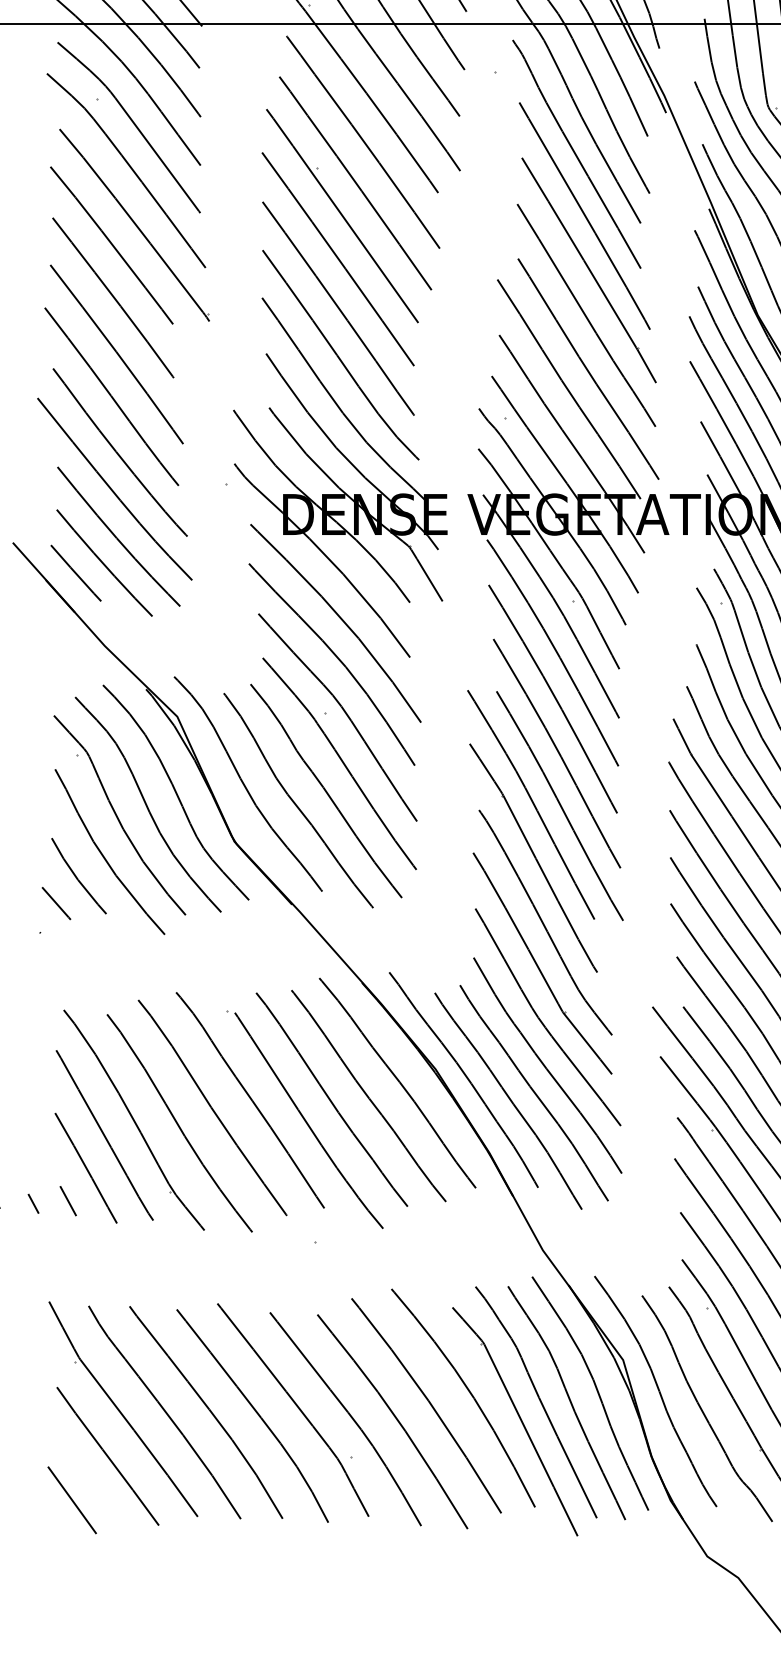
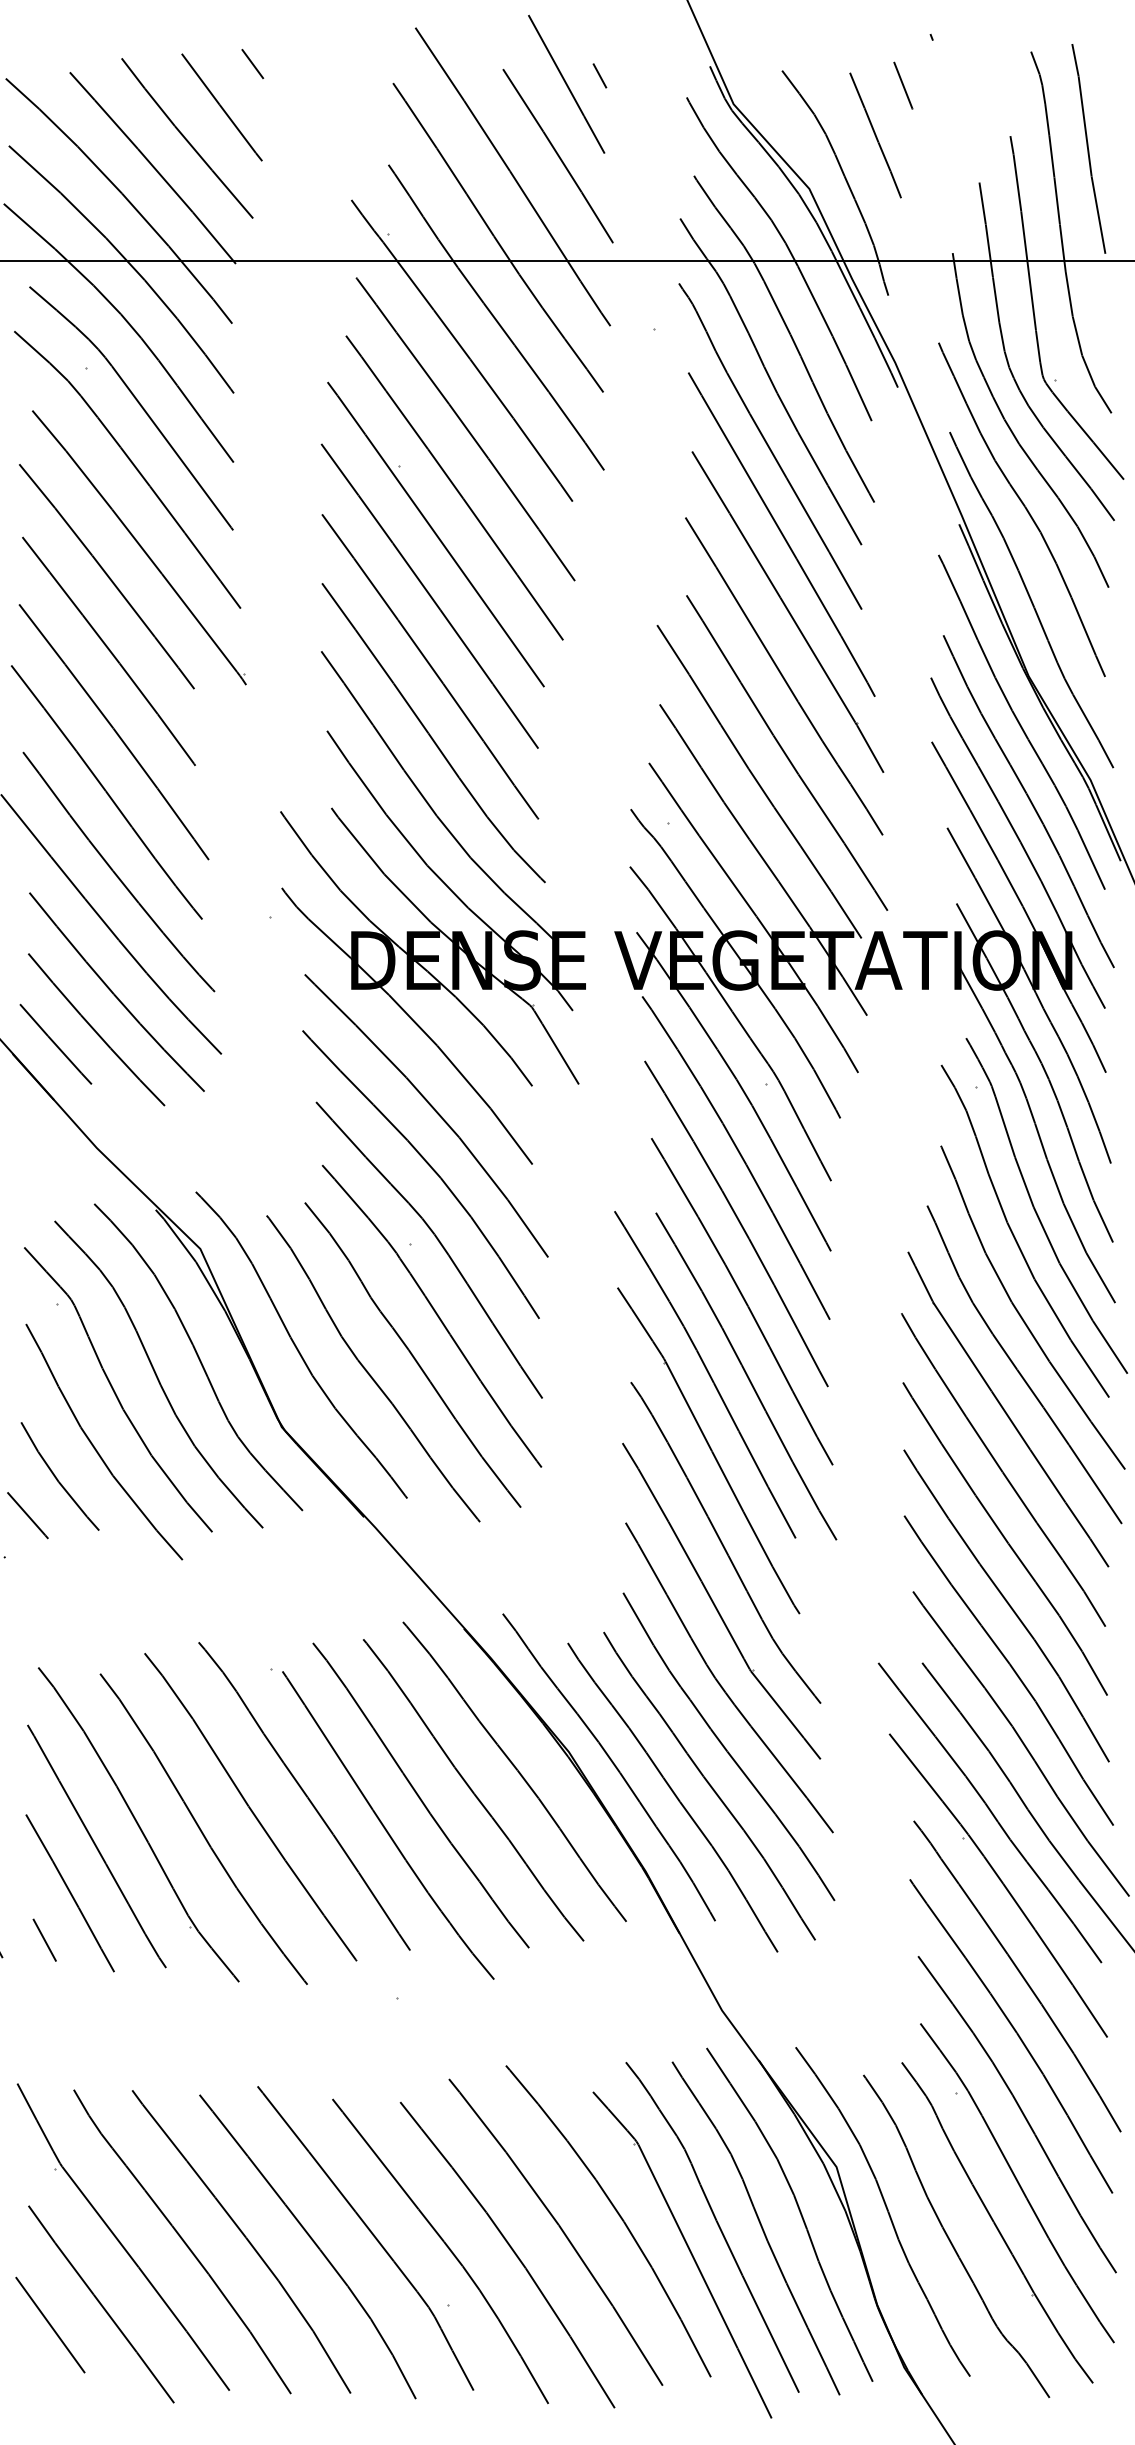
line: (72, 1499) -> (50, 2324), moved

